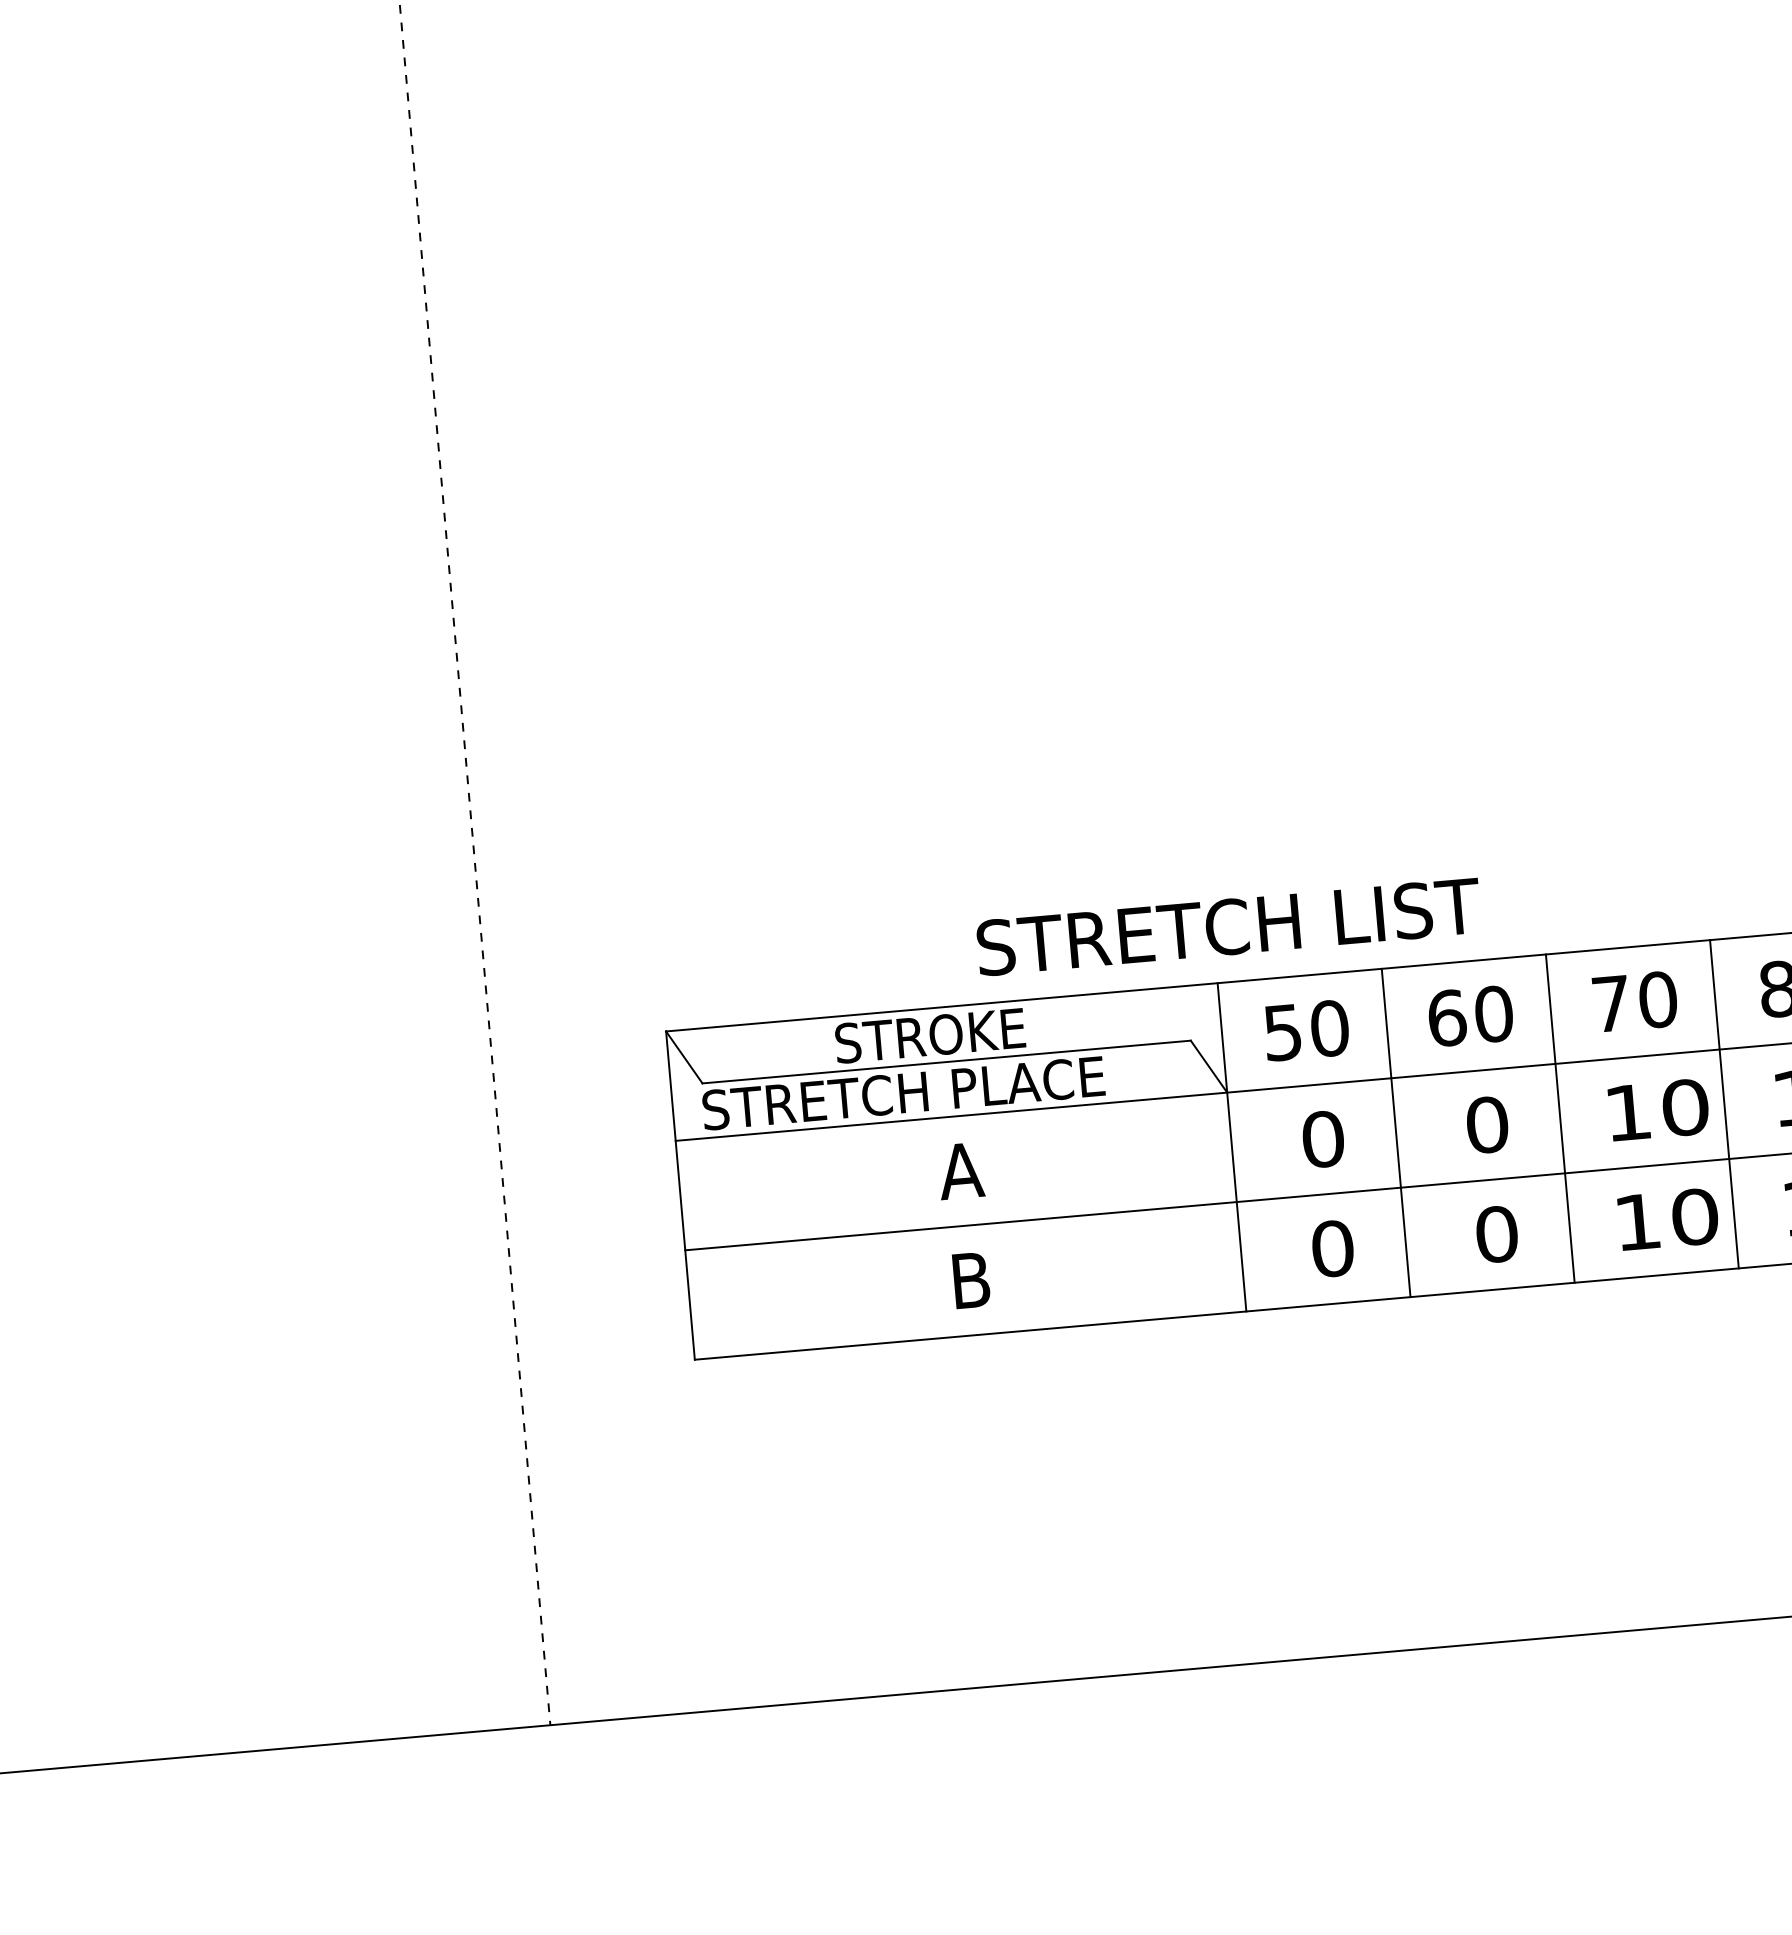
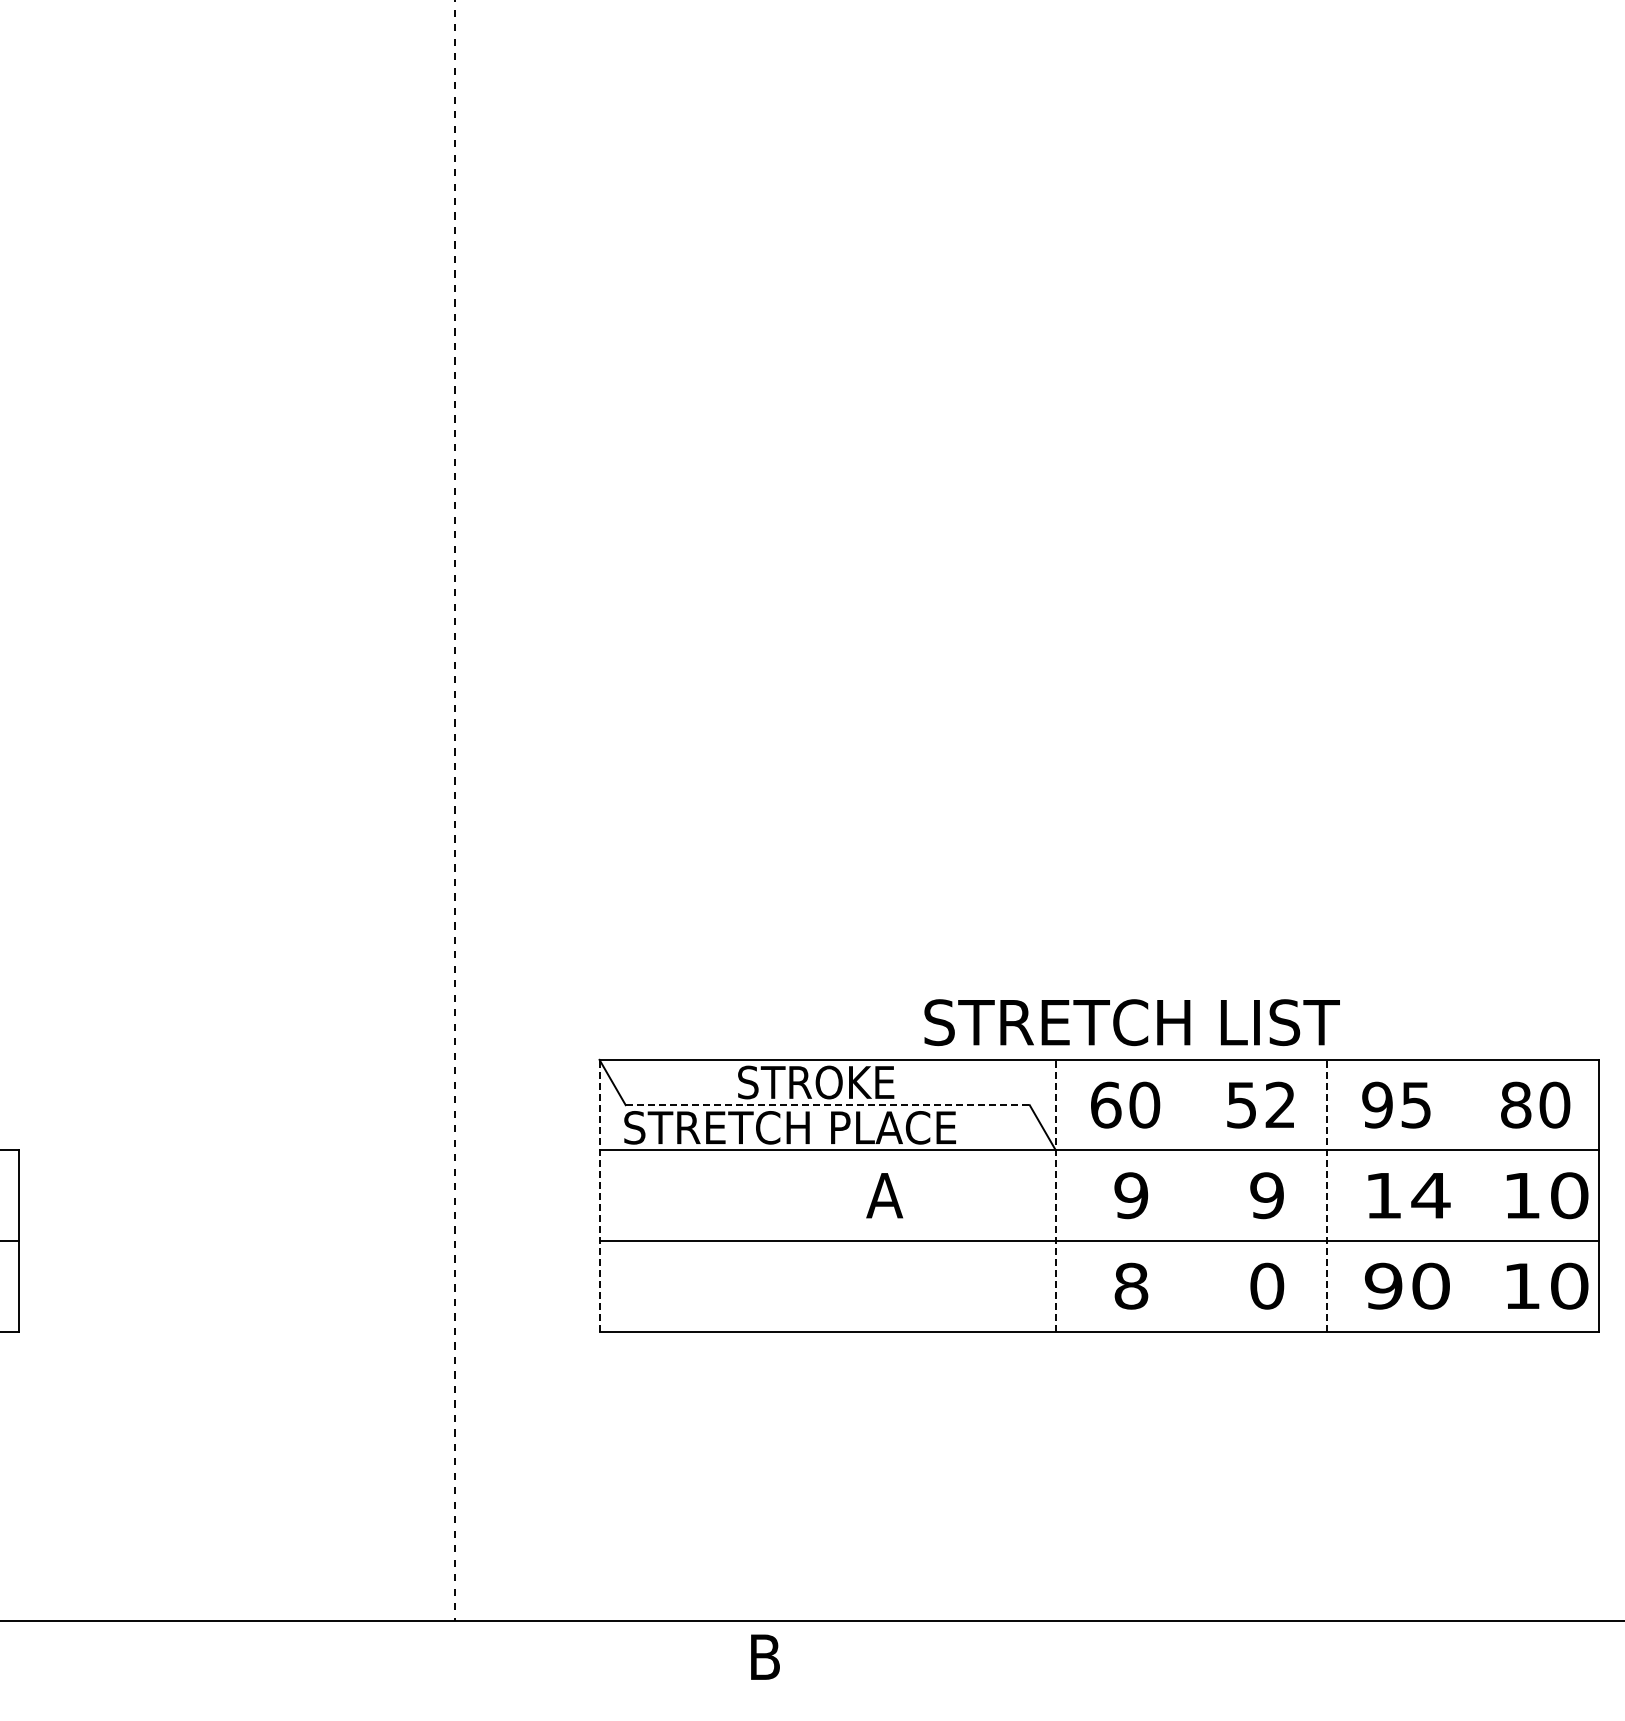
text: (1228, 926) -> (1131, 1022), moved
text: (1634, 1001) -> (1396, 1104), 70 -> 95
text: (1469, 1015) -> (1260, 1104), 60 -> 52
text: (1283, 1031) -> (1106, 1104), 50 -> 60
line: (947, 1062) -> (828, 1105), solid -> dashed
line: (1724, 1103) -> (1463, 1195), removed
text: (1684, 1107) -> (1430, 1195), 10 -> 14
line: (1560, 1118) -> (1327, 1195), solid -> dashed
text: (1487, 1124) -> (1267, 1195), 0 -> 9
line: (1395, 1132) -> (1191, 1195), removed
text: (1323, 1139) -> (1131, 1195), 0 -> 9
line: (1231, 1147) -> (1055, 1195), solid -> dashed
text: (960, 1170) -> (884, 1195), moved
line: (680, 1195) -> (599, 1195), solid -> dashed
text: (1637, 1221) -> (1383, 1285), 10 -> 90
text: (1333, 1249) -> (1131, 1286), 0 -> 8
text: (971, 1279) -> (765, 1656), moved

